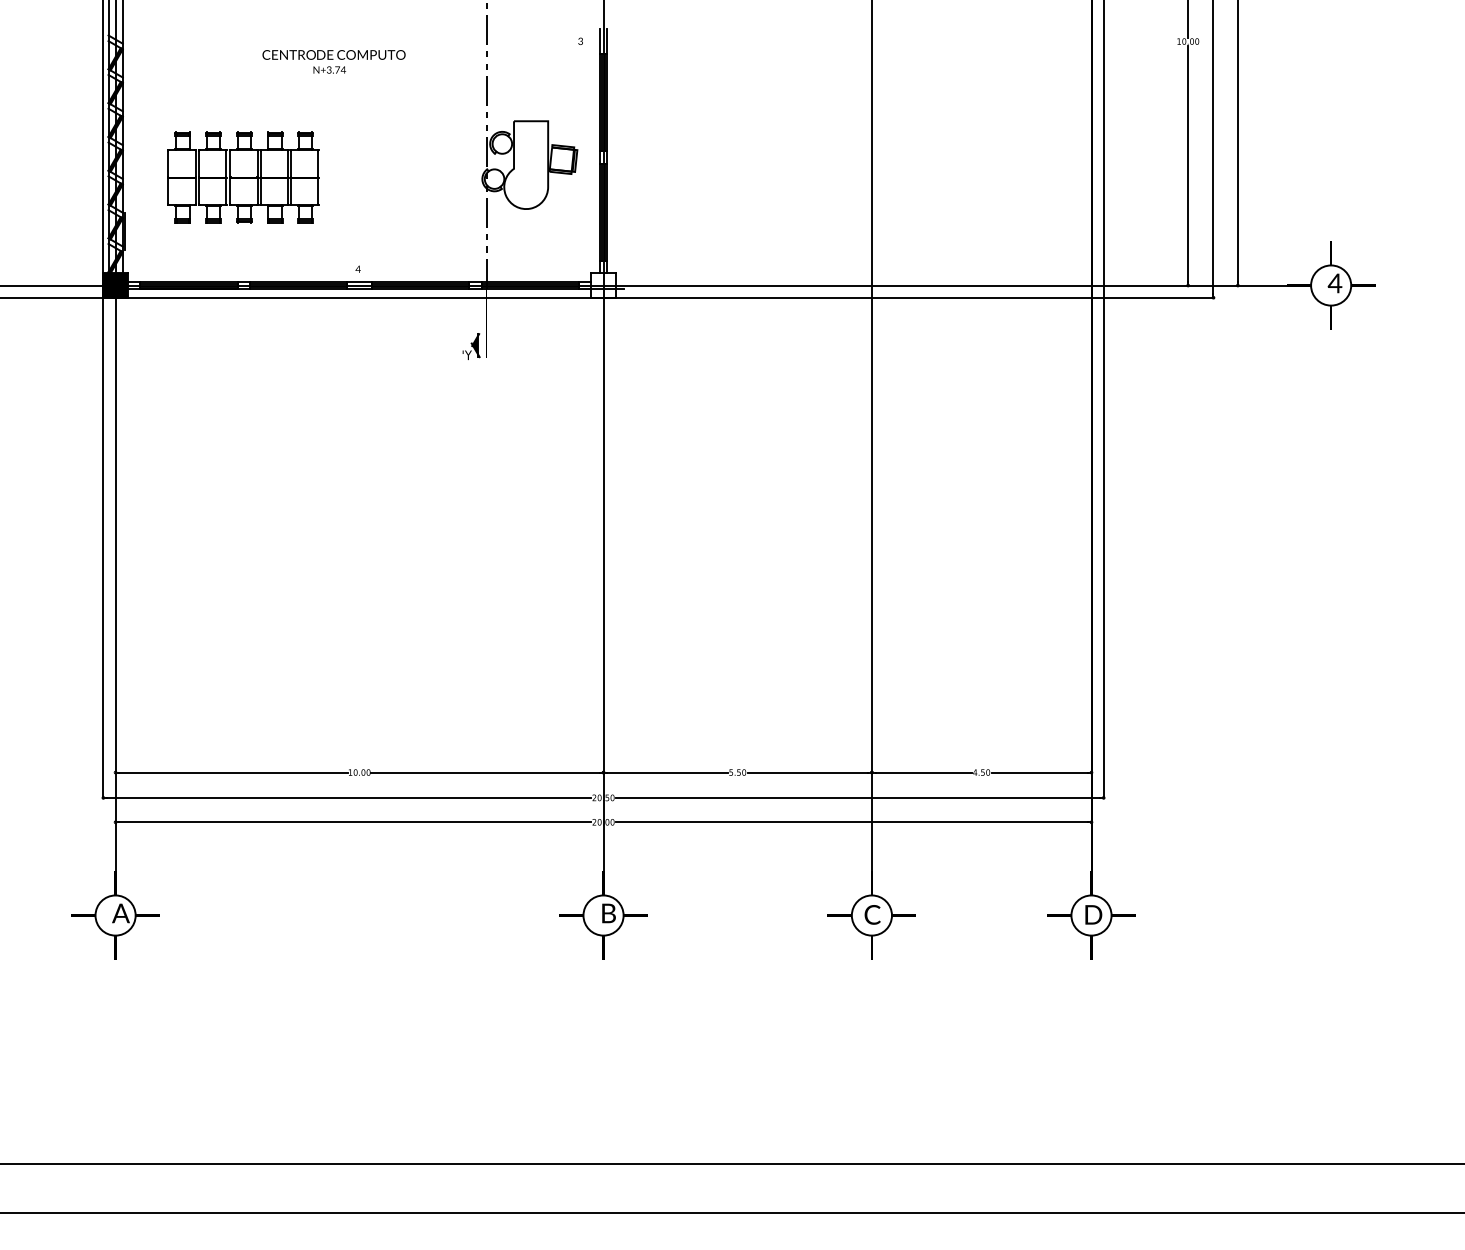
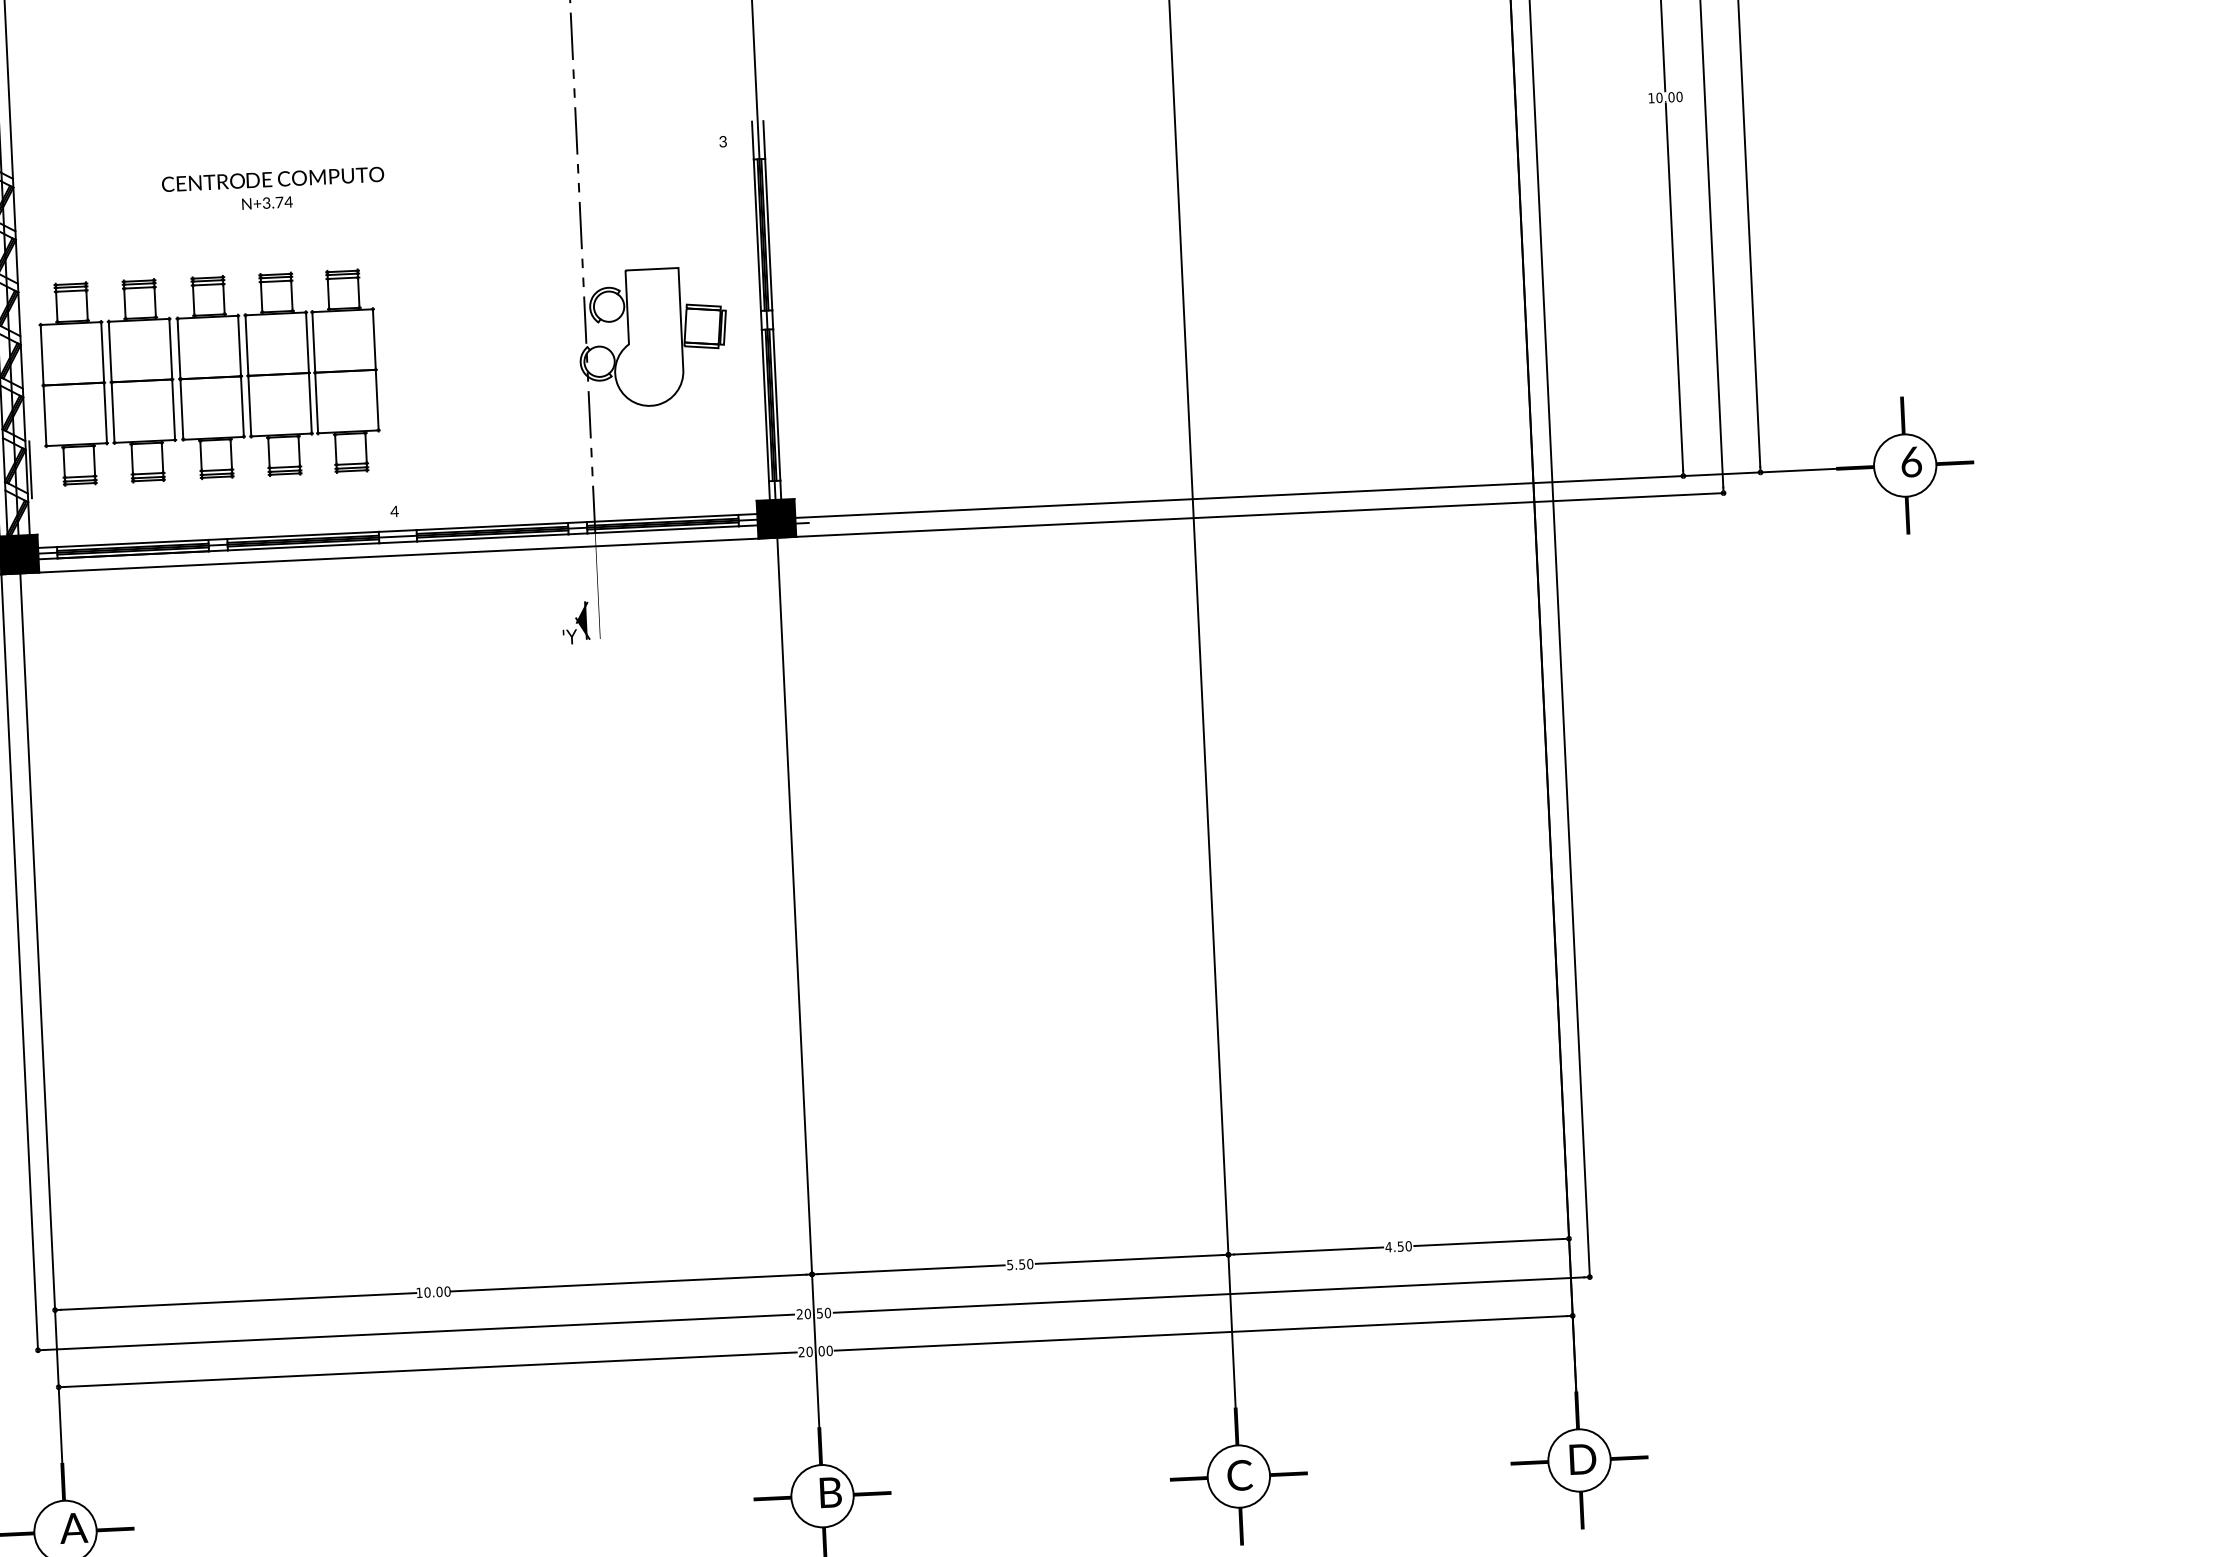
text: (333, 61) -> (272, 189), moved
part: (243, 177) -> (209, 377), size x1.43
text: (1334, 283) -> (1910, 462), 4 -> 6
fill: (603, 285) -> (776, 518), added

